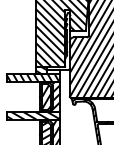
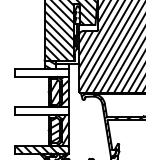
hatch: (32, 77) -> (41, 72), removed
hatch: (32, 116) -> (41, 111), removed

